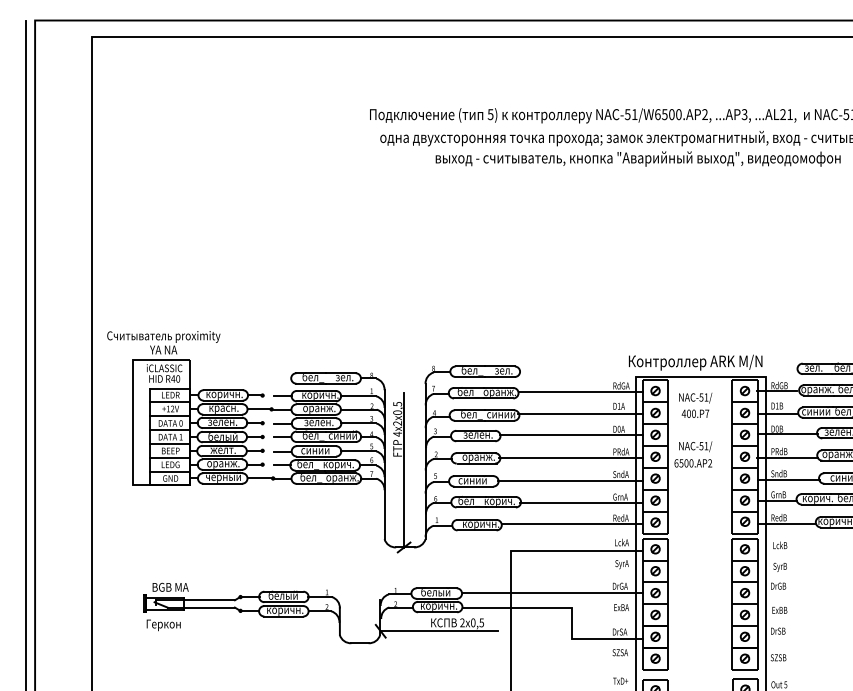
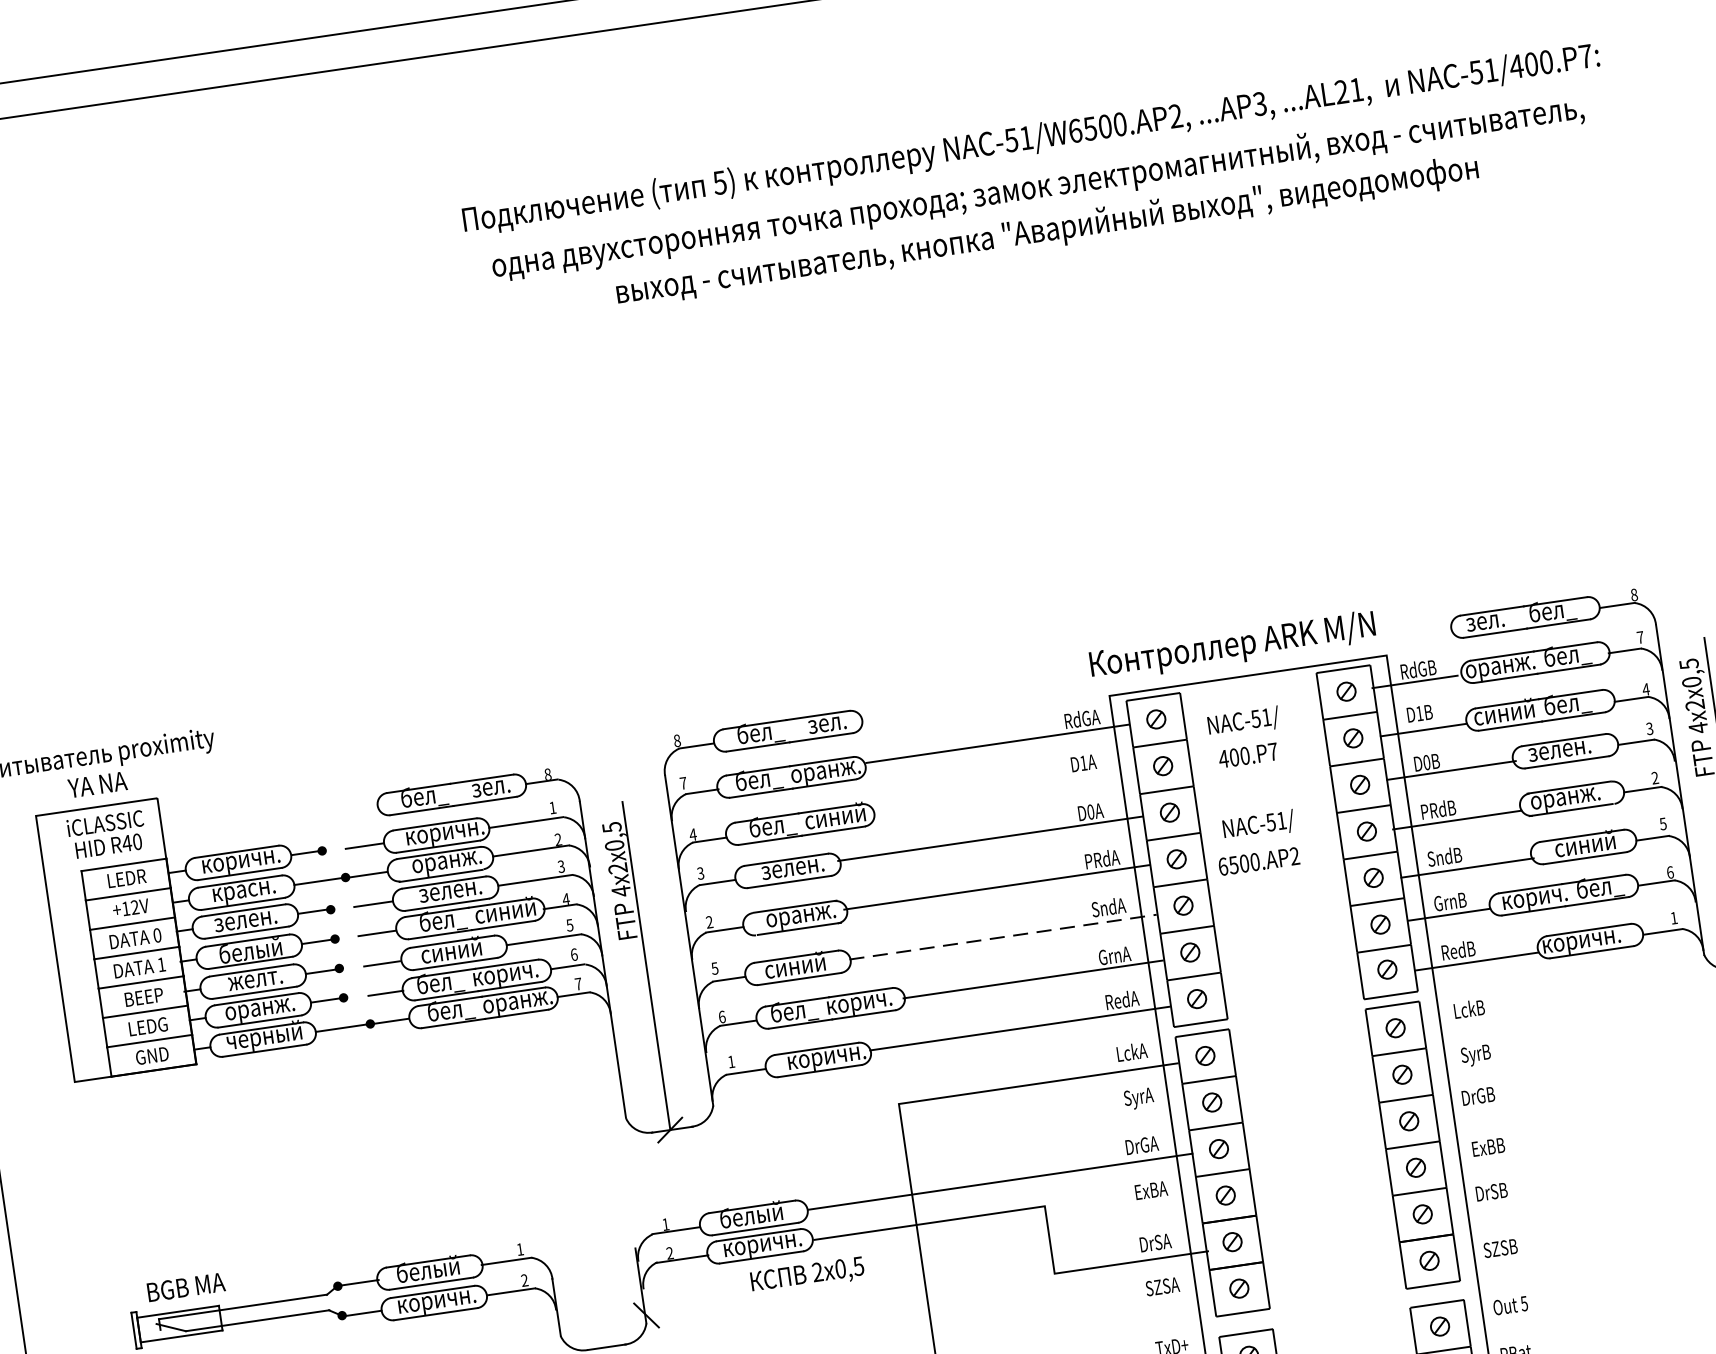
line: (580, 414) -> (1004, 792), removed
line: (570, 481) -> (1003, 938), solid -> dashed
line: (439, 631) -> (771, 1297), removed

